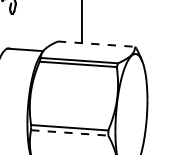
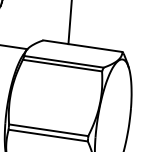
line: (96, 44) -> (82, 46), dashed -> solid
line: (69, 132) -> (48, 135), dashed -> solid

